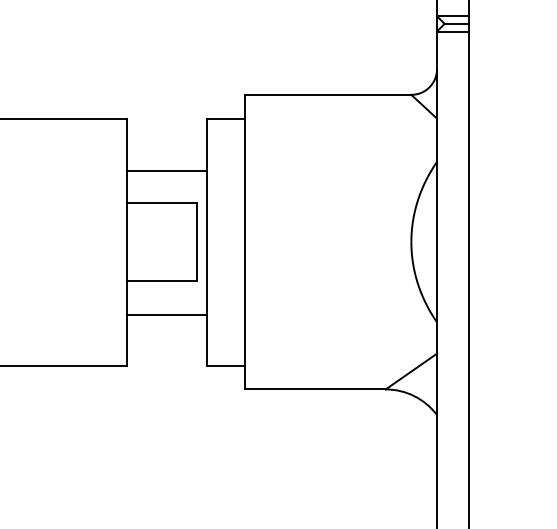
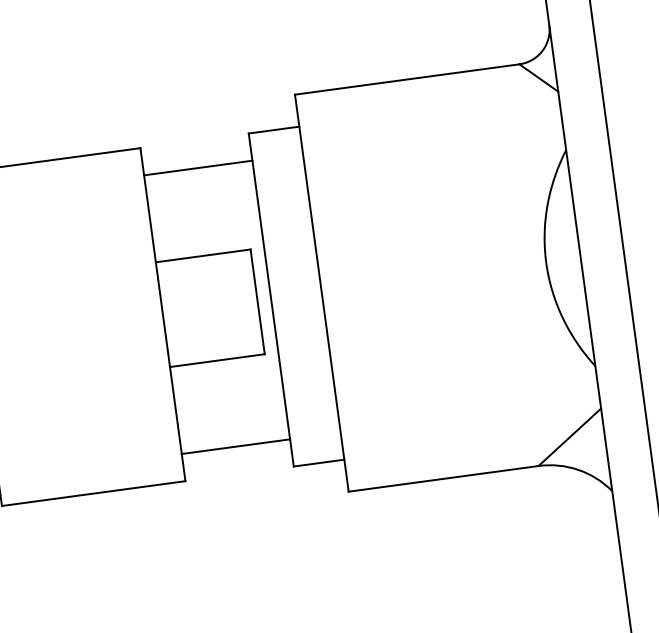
line: (166, 170) -> (197, 167), moved
line: (166, 314) -> (235, 446), moved

